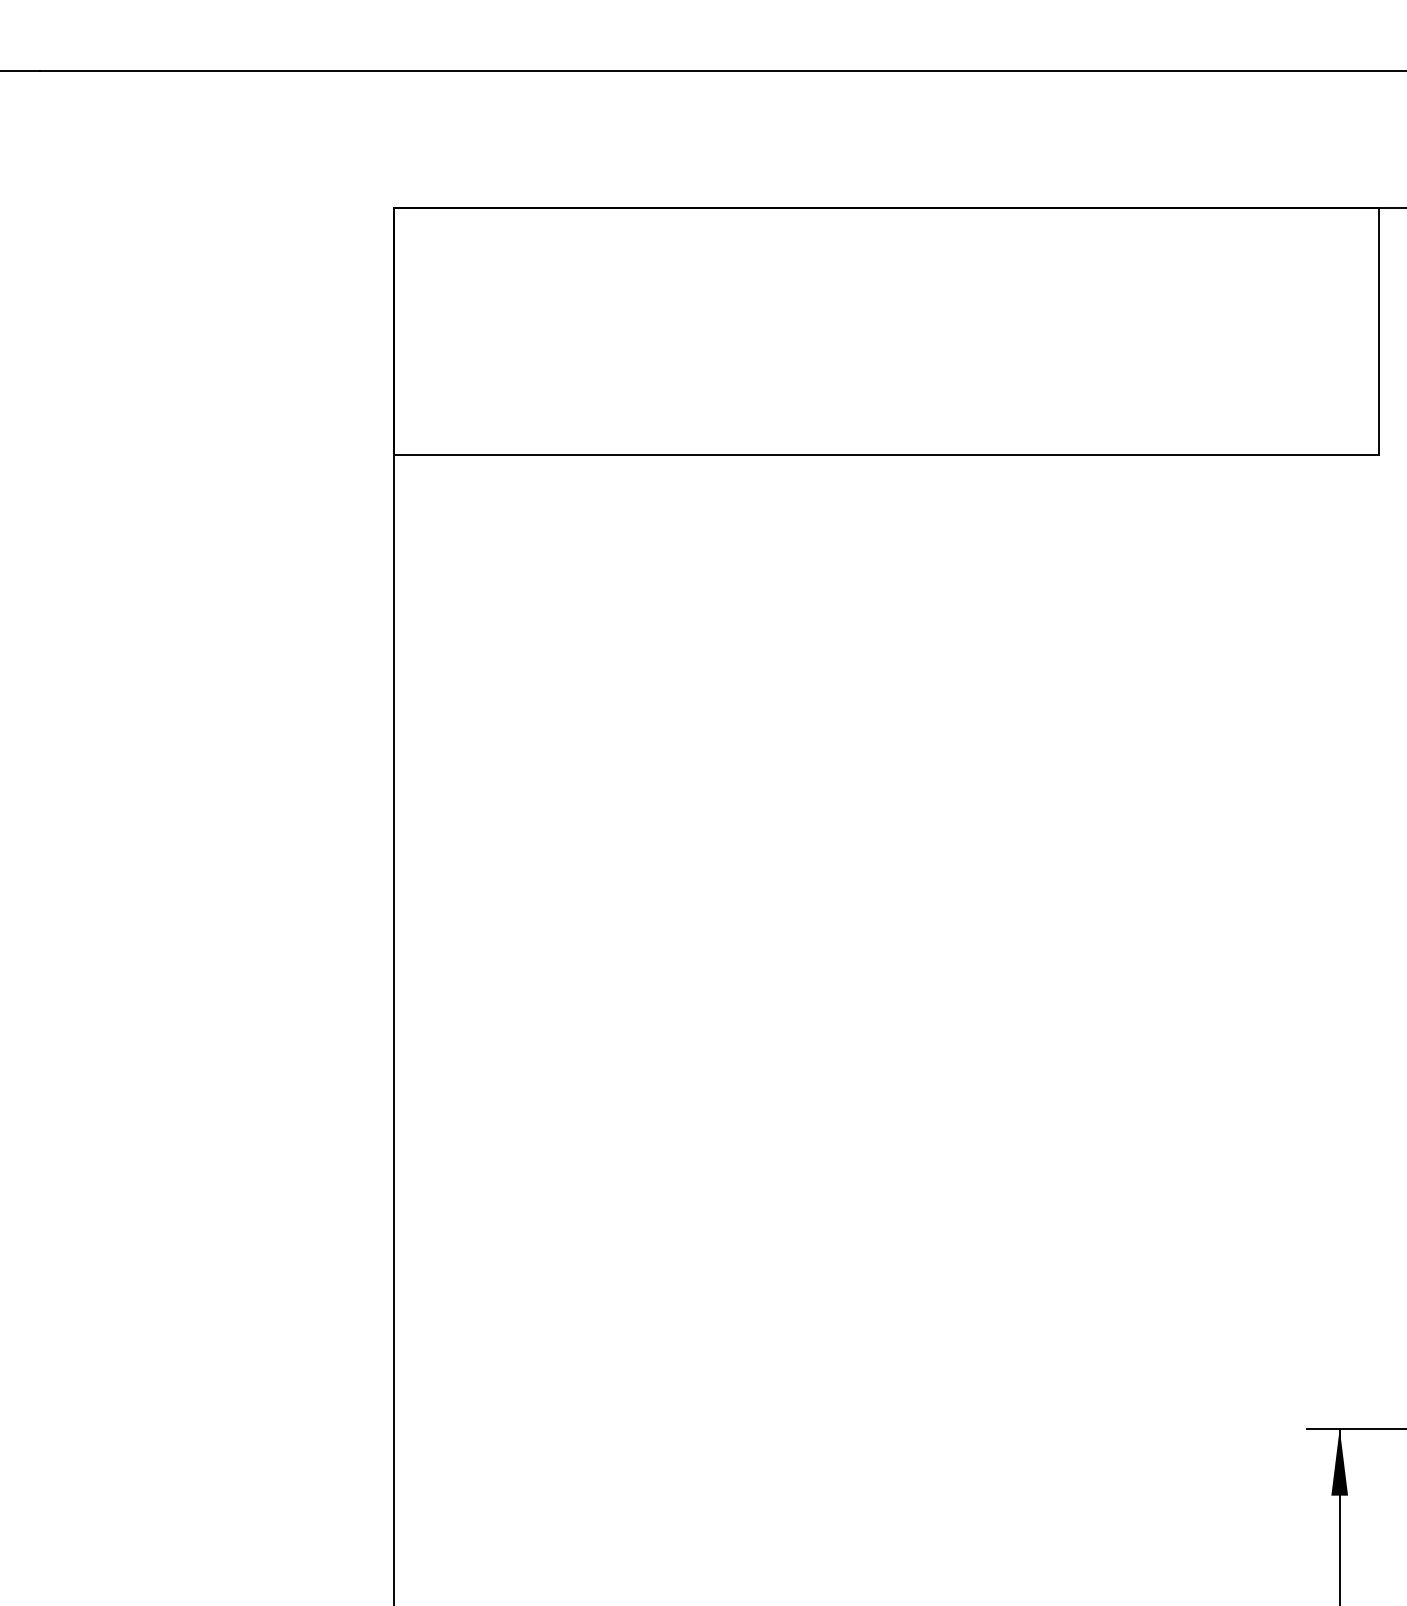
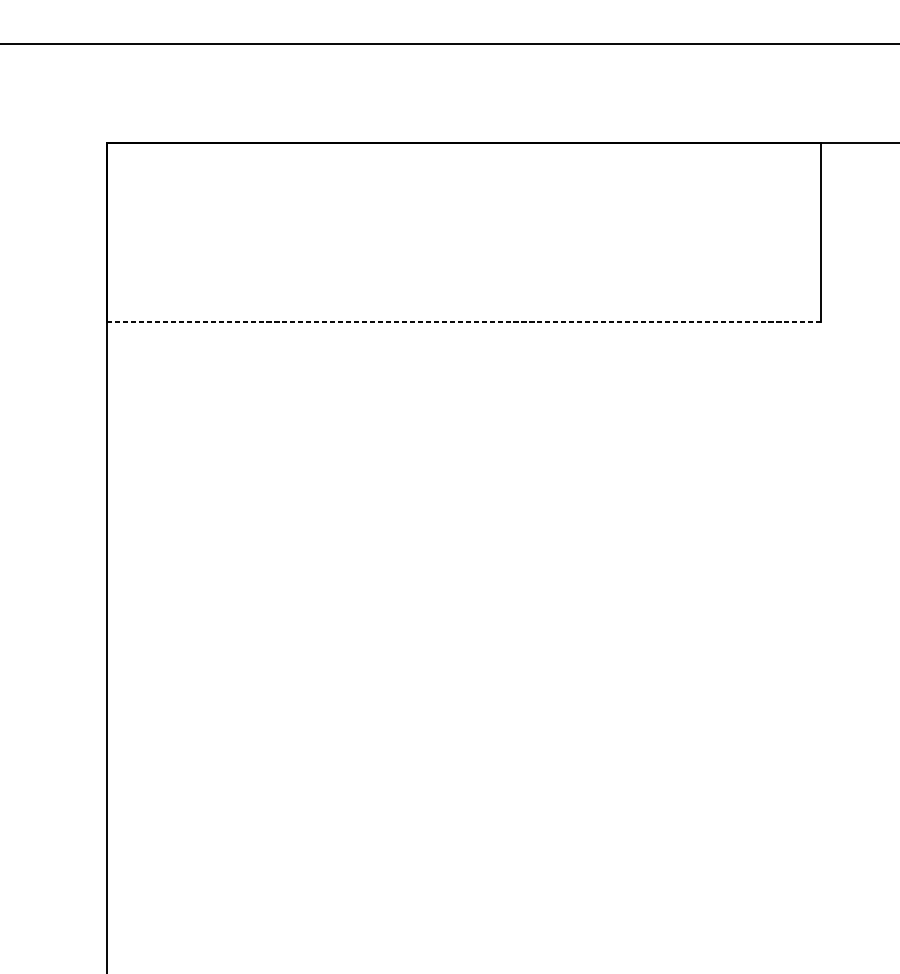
line: (886, 454) -> (464, 321), solid -> dashed

